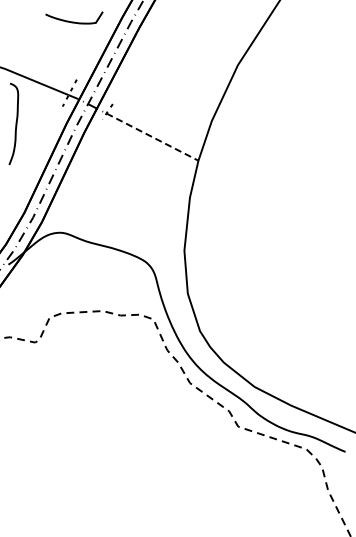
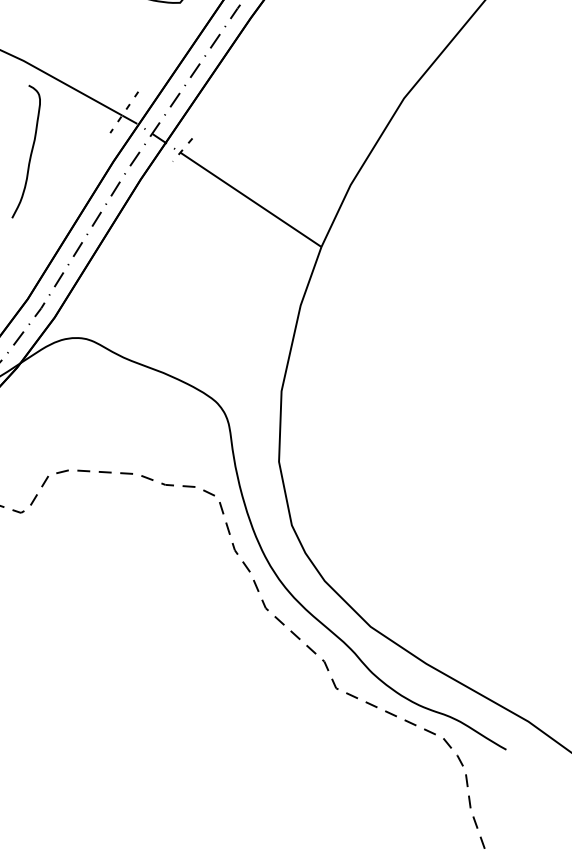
line: (152, 137) -> (250, 200), dashed -> solid

